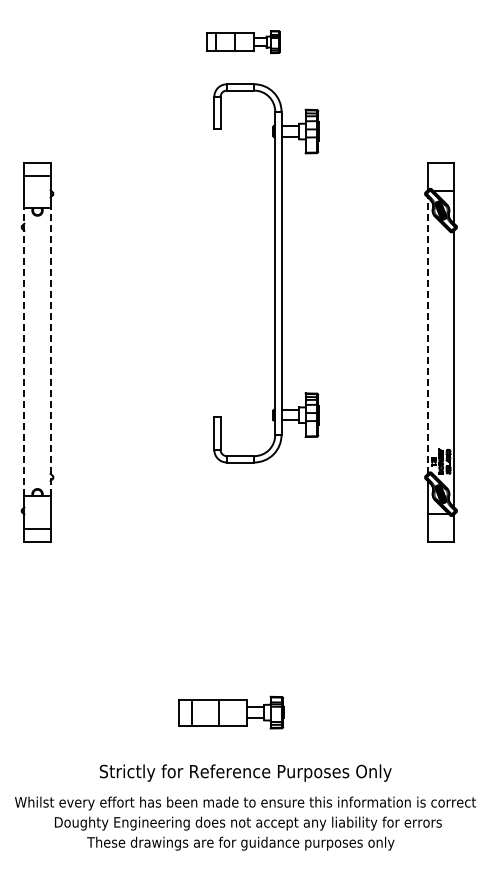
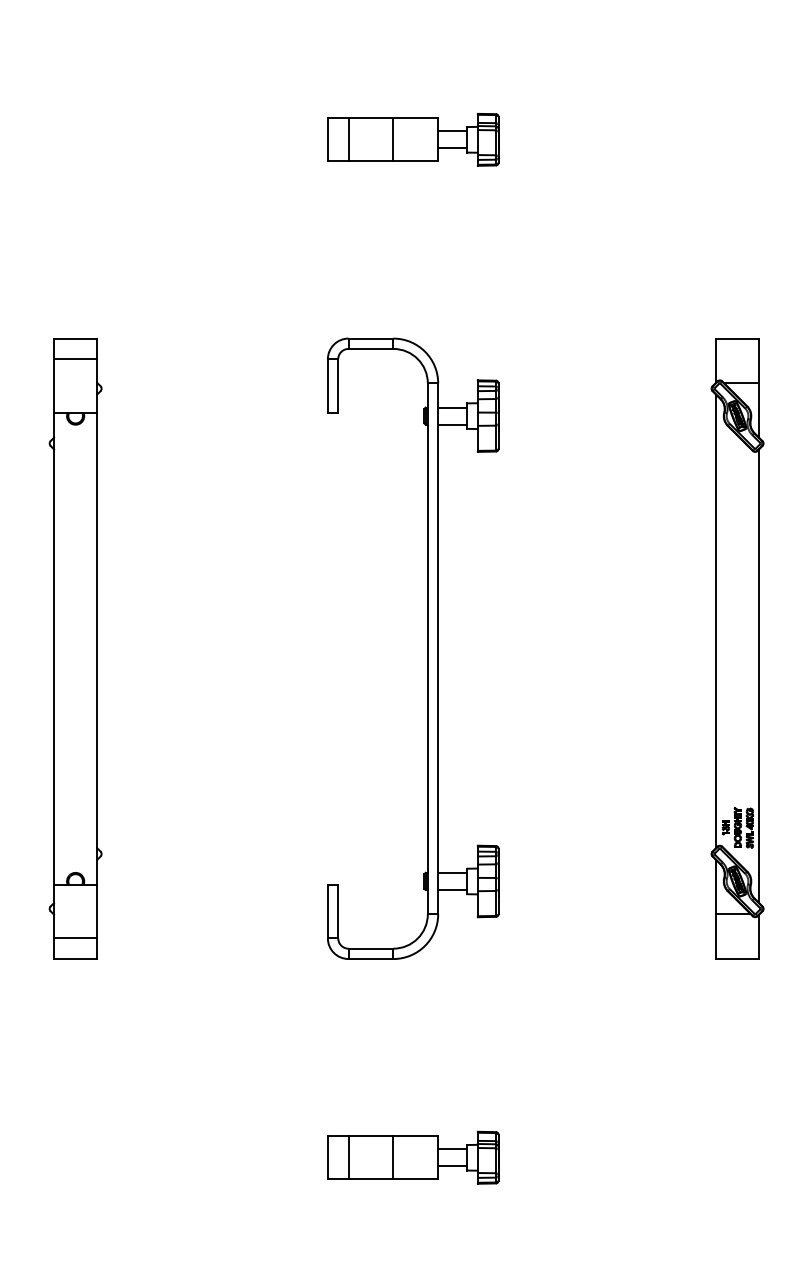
part: (243, 41) -> (413, 138), size x1.43
part: (274, 273) -> (426, 648), moved
line: (427, 335) -> (715, 621), dashed -> solid
line: (24, 352) -> (54, 648), dashed -> solid
line: (50, 352) -> (96, 648), dashed -> solid
part: (231, 712) -> (413, 1157), moved

